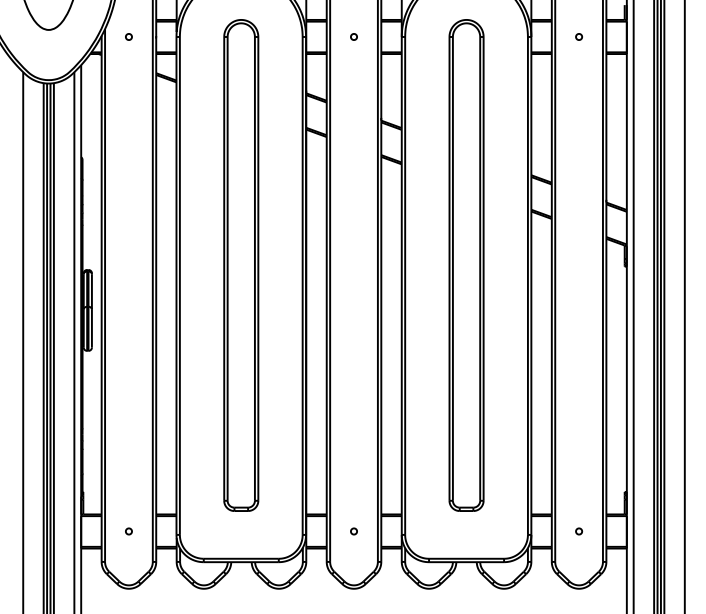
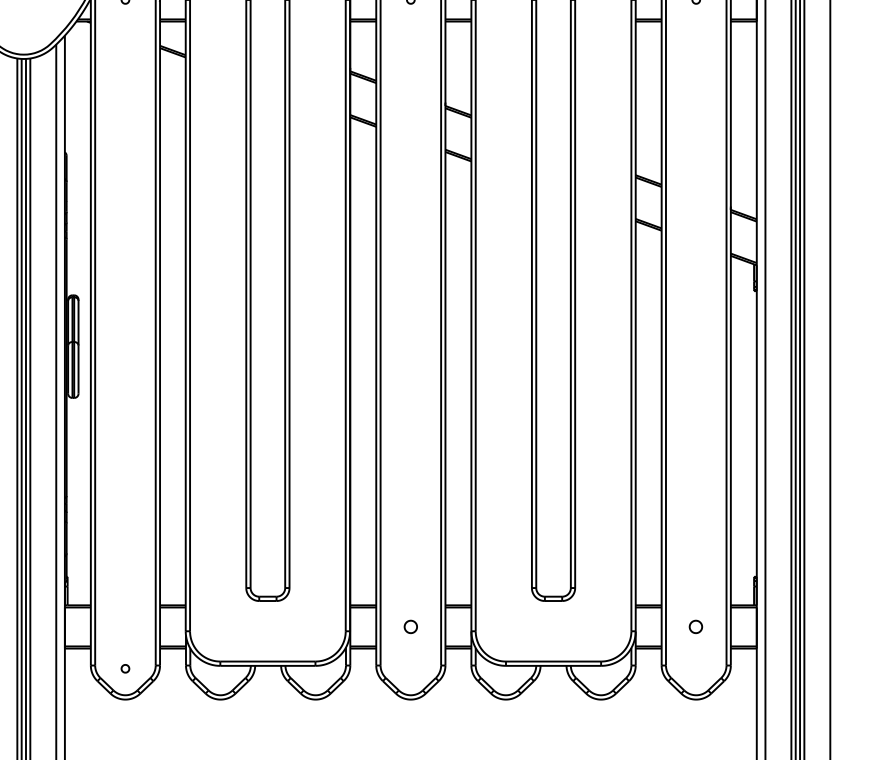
part: (128, 531) -> (124, 668), moved
part: (353, 531) -> (410, 626), size x1.6
part: (579, 531) -> (696, 626), size x1.6

